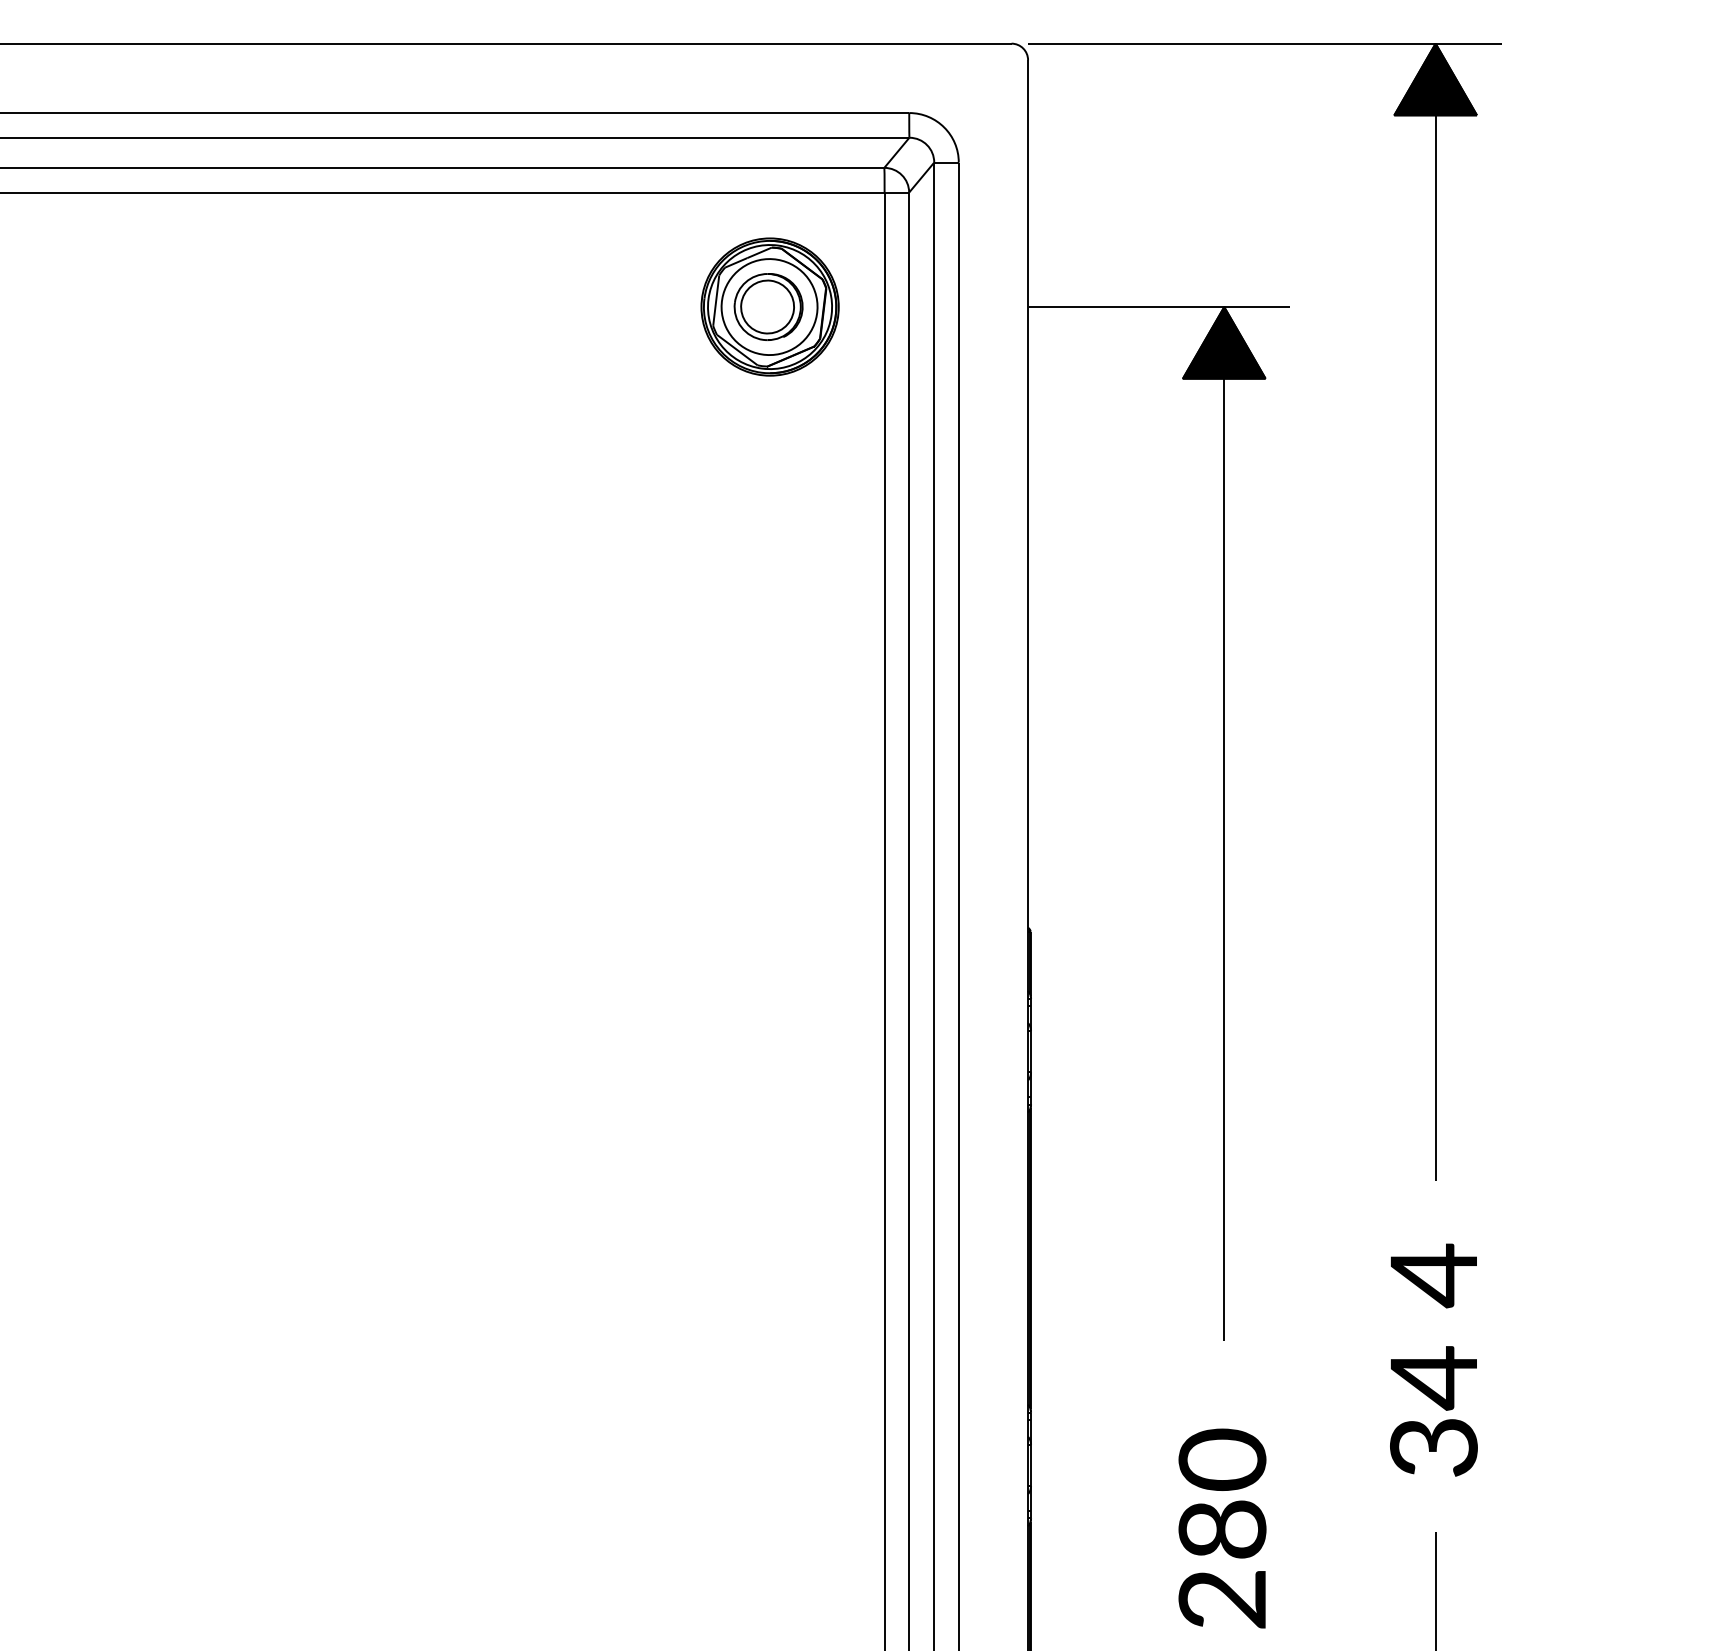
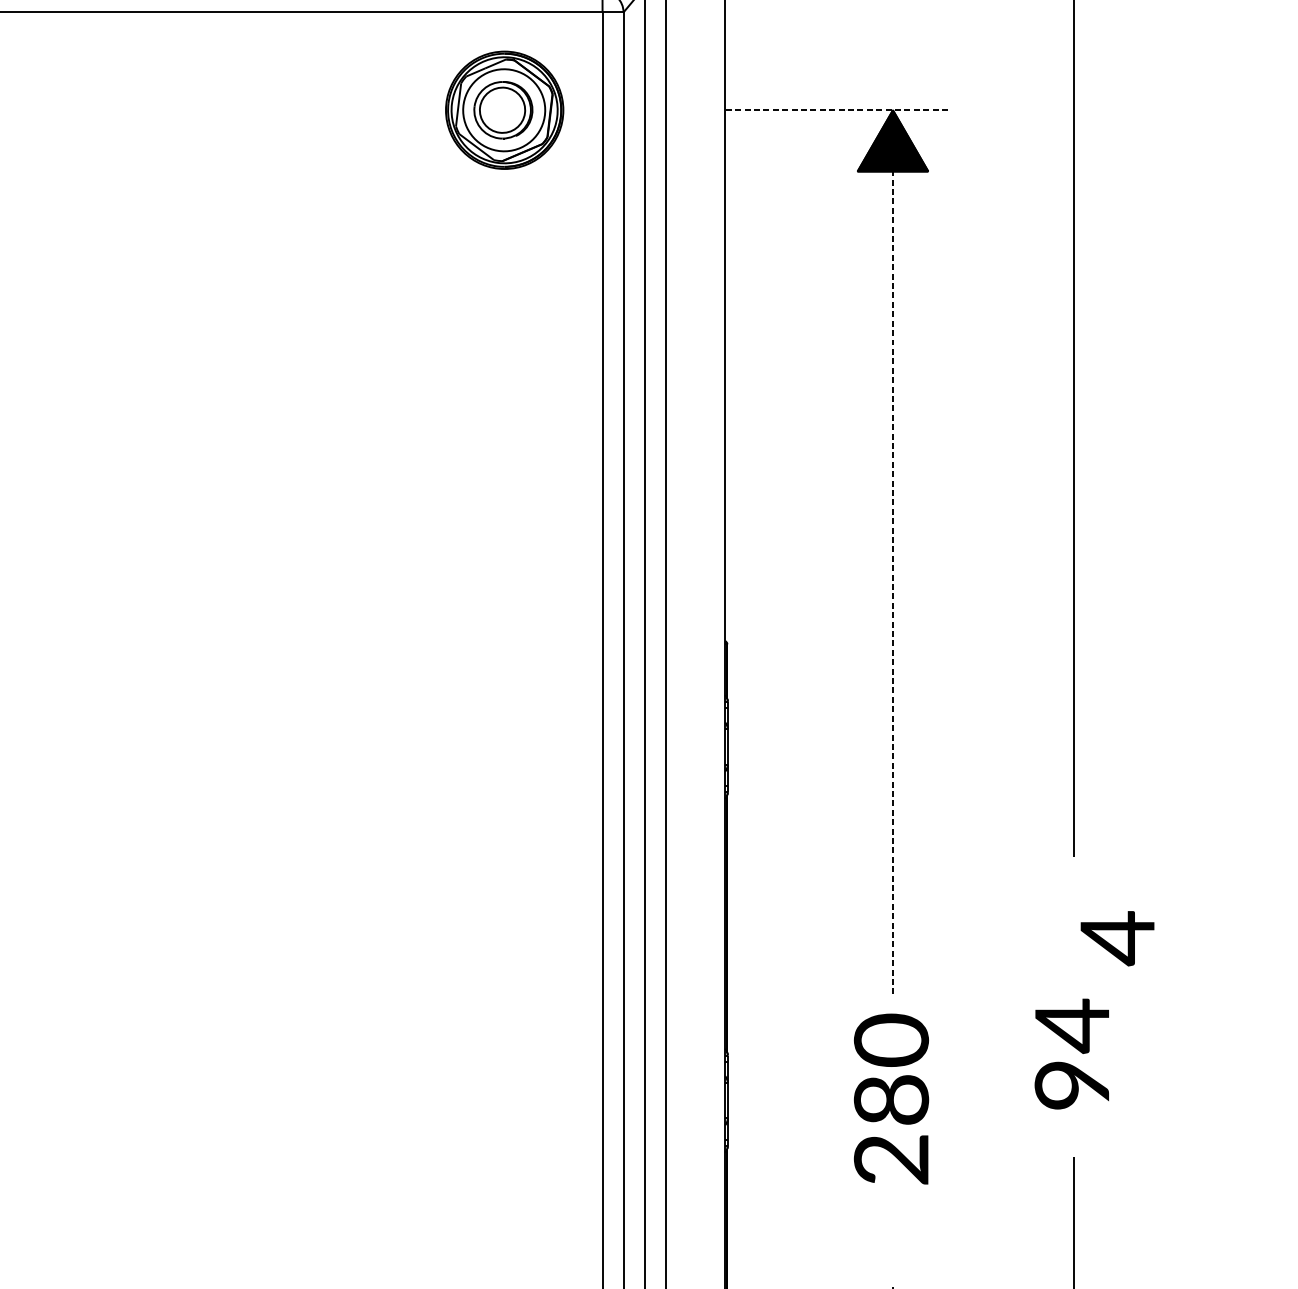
line: (1159, 307) -> (837, 110), solid -> dashed
line: (1224, 859) -> (893, 582), solid -> dashed
text: (1433, 1275) -> (1117, 938), moved
text: (1433, 1447) -> (1071, 1085), 34 -> 94
text: (1222, 1528) -> (891, 1099), moved

